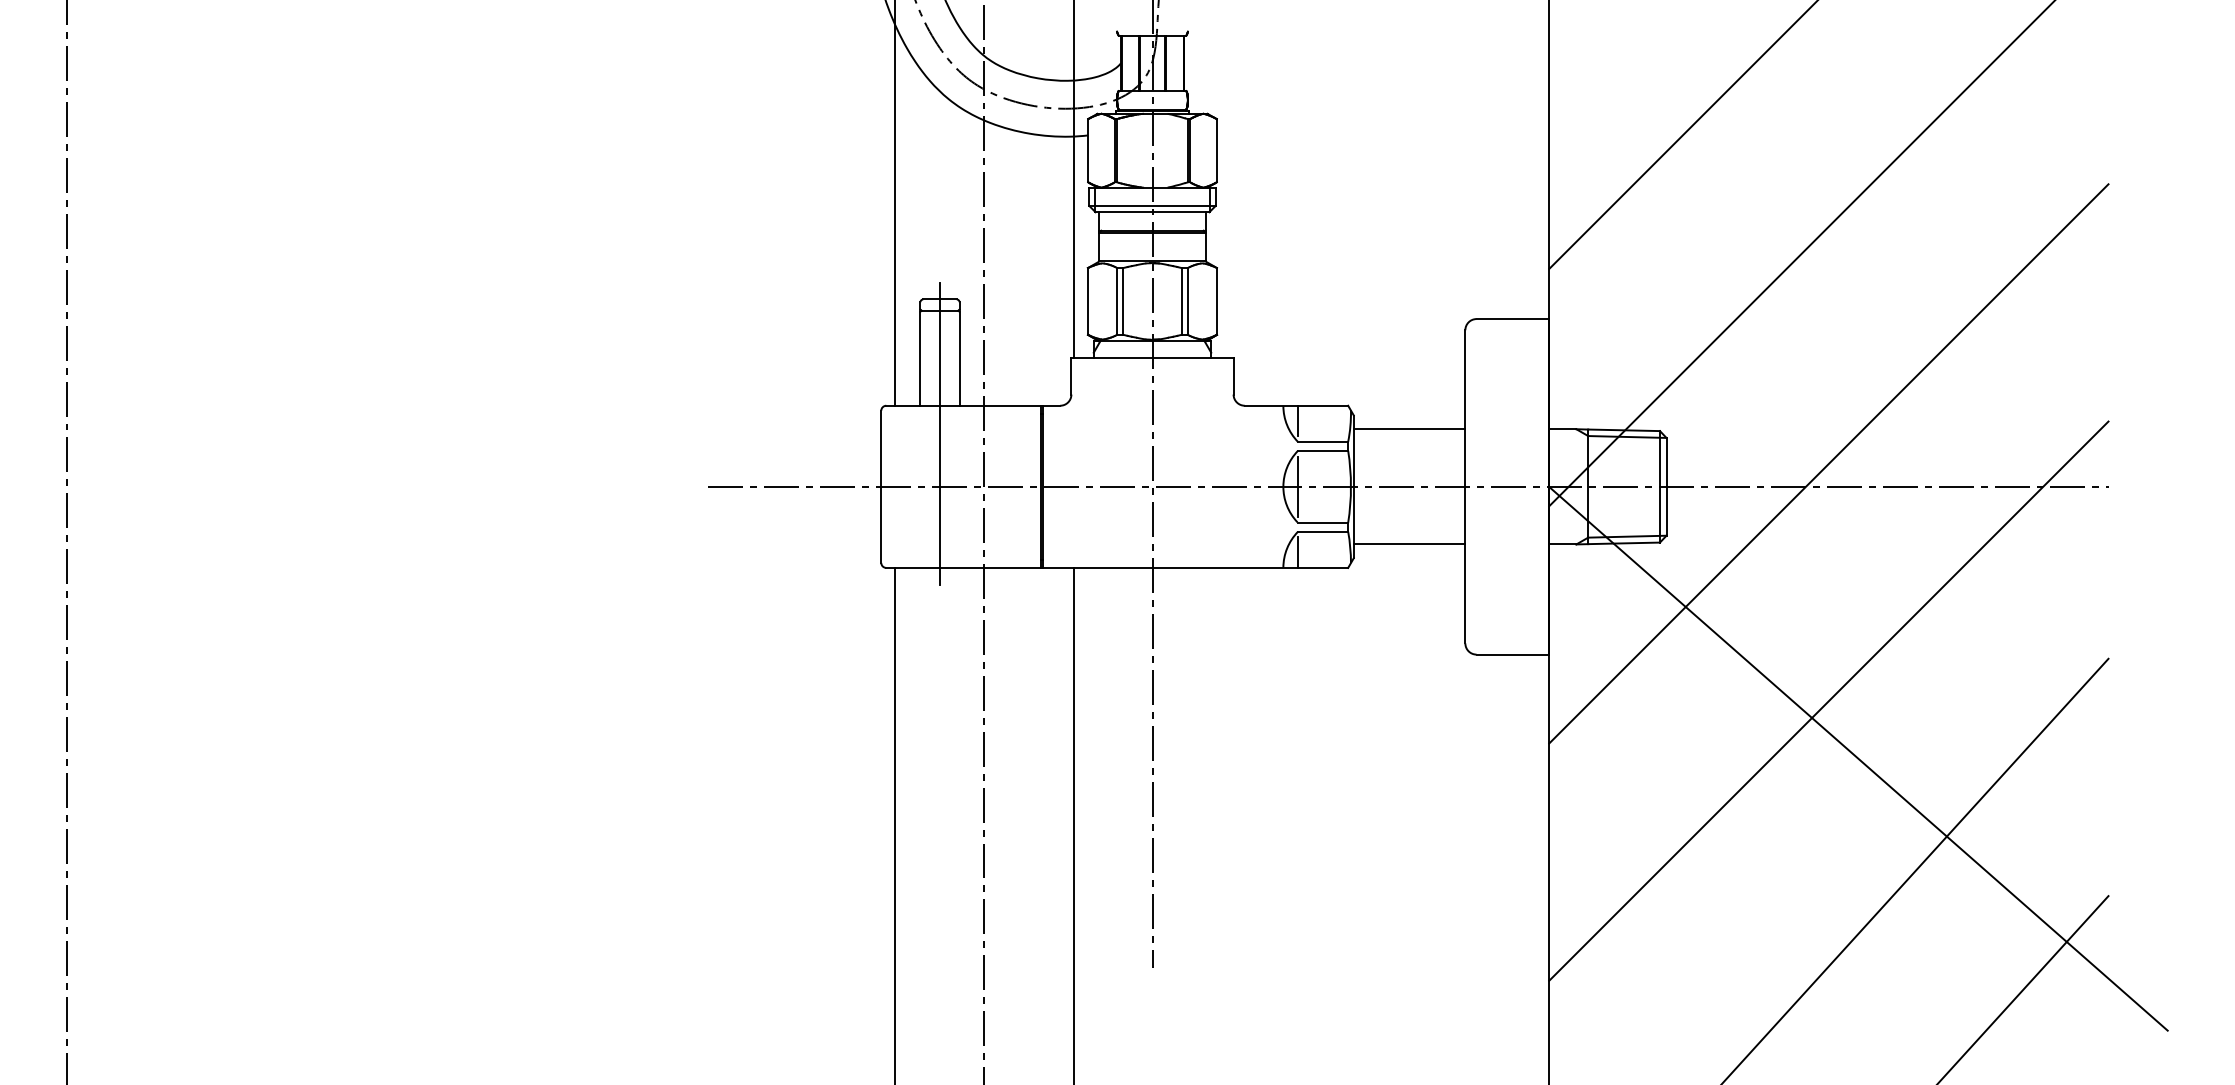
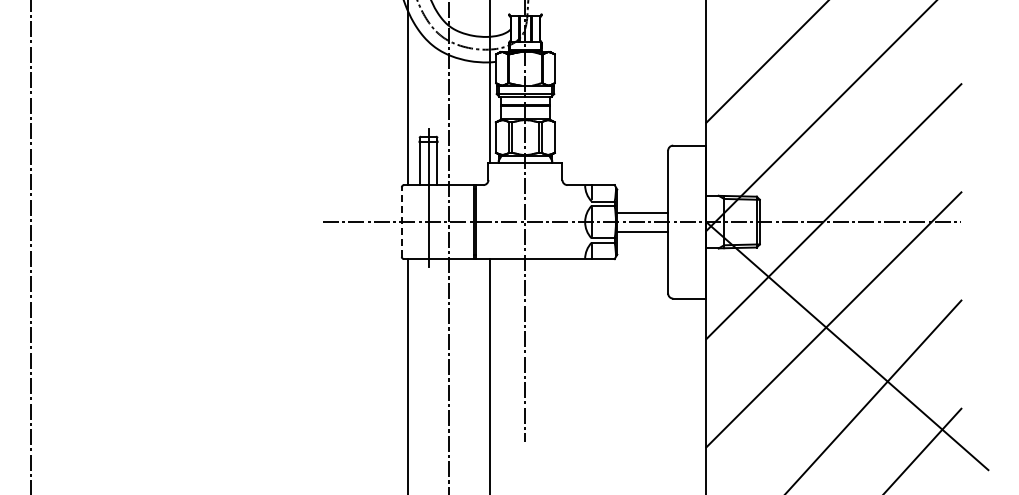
line: (1409, 428) -> (642, 212), moved
line: (880, 487) -> (401, 222), solid -> dashed
line: (1409, 544) -> (642, 232), moved

